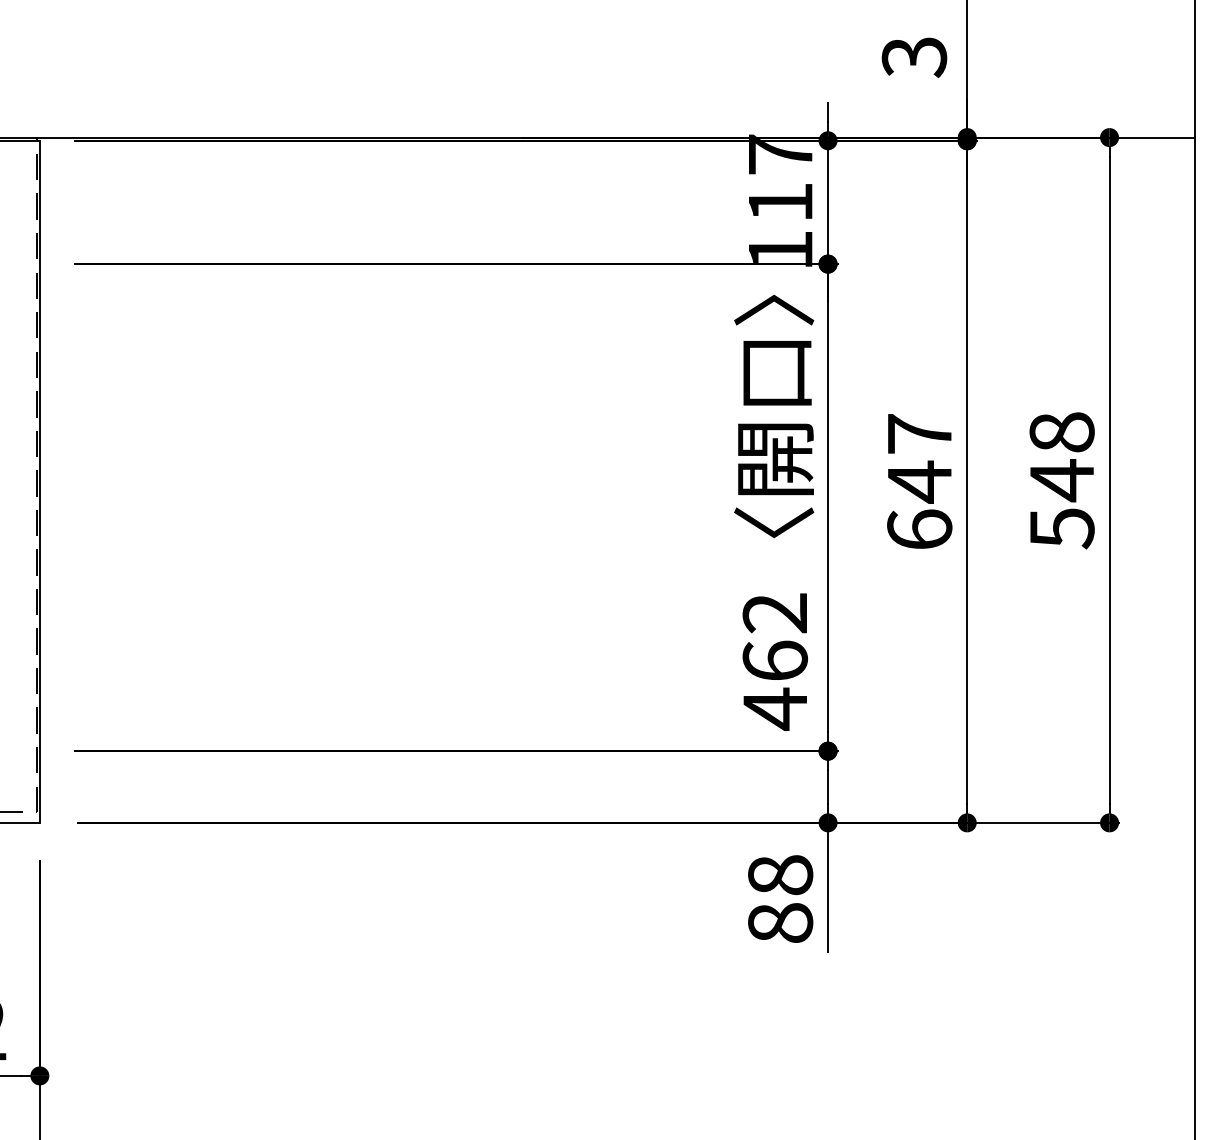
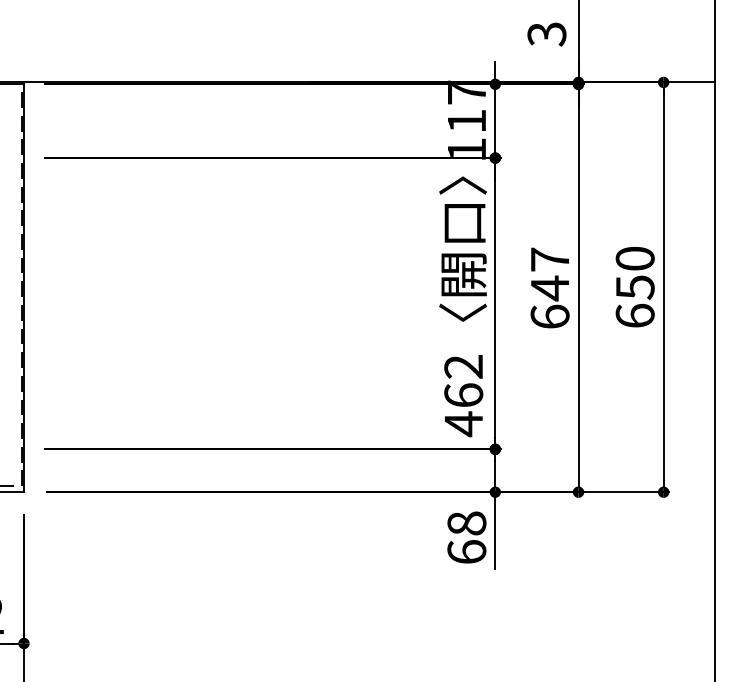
text: (1060, 480) -> (634, 287), 548 -> 650
text: (779, 922) -> (466, 551), 88 -> 68

